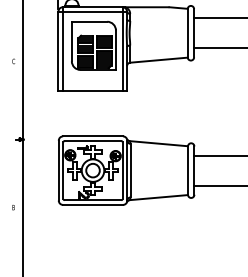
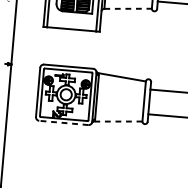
line: (158, 60) -> (127, 9), solid -> dashed
line: (159, 197) -> (118, 121), solid -> dashed
line: (93, 204) -> (64, 122), solid -> dashed

